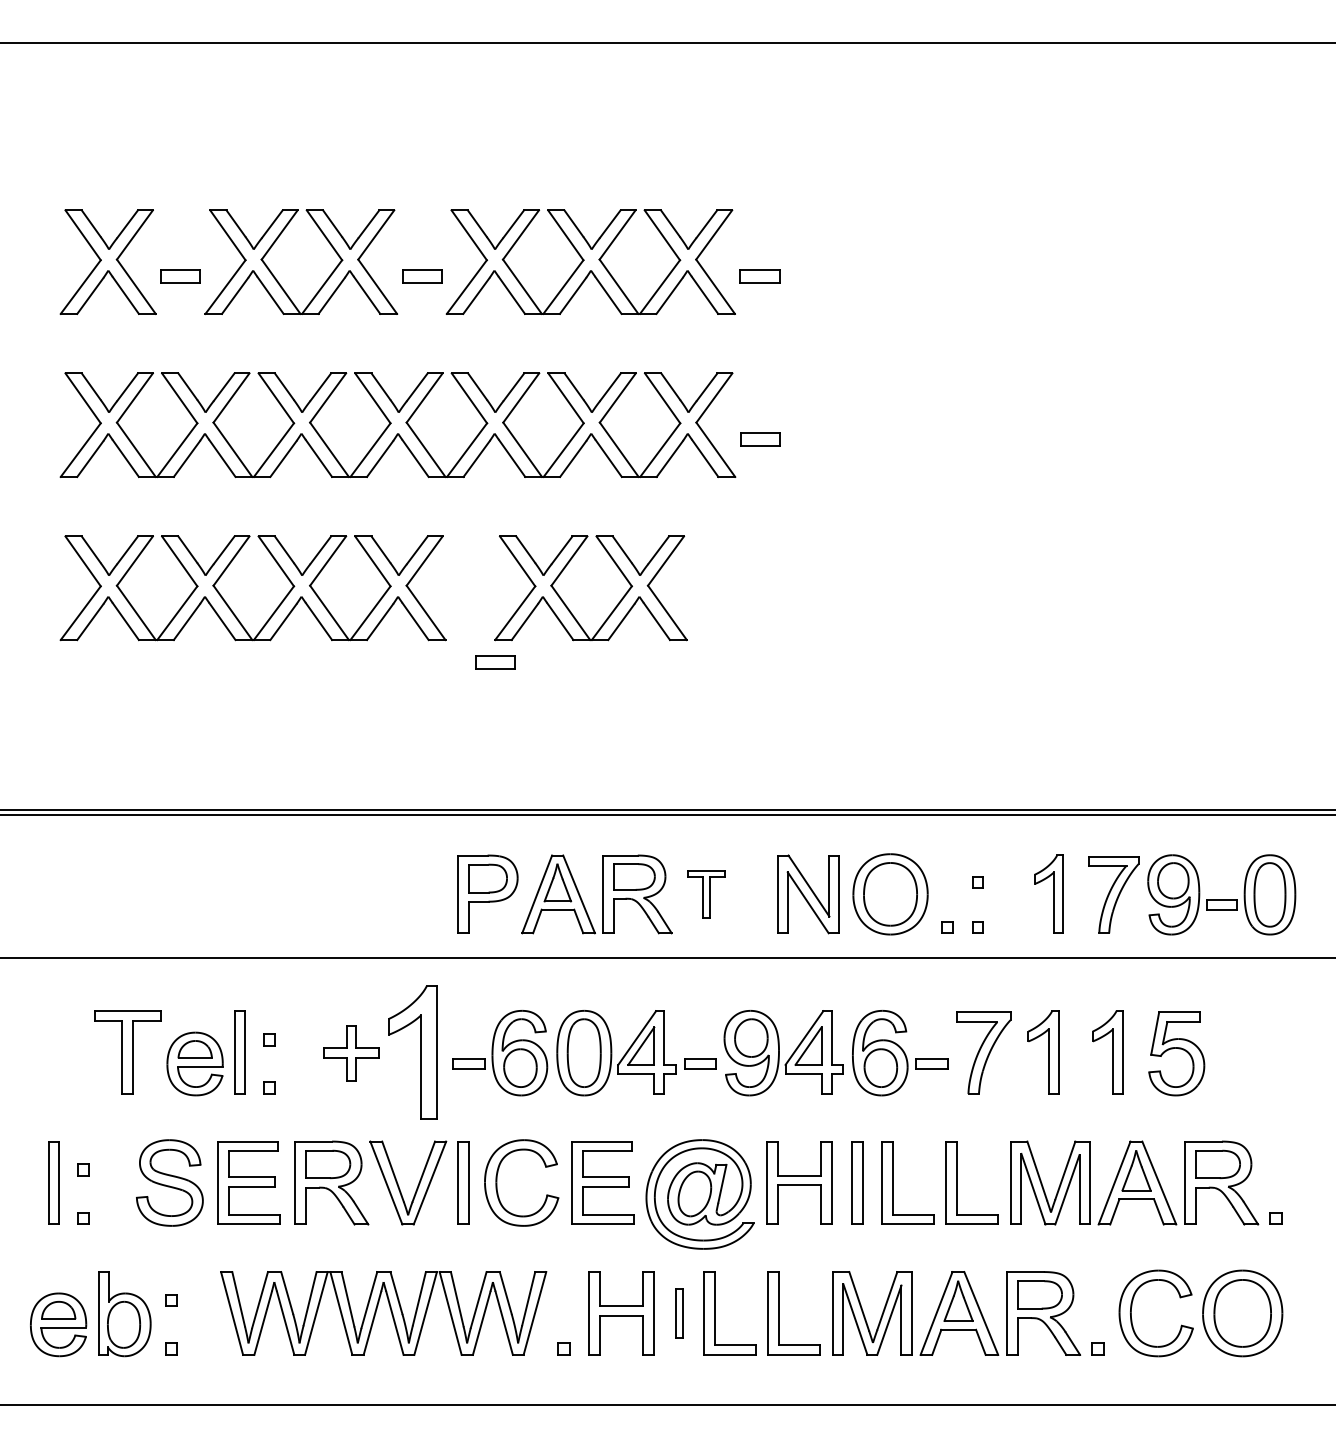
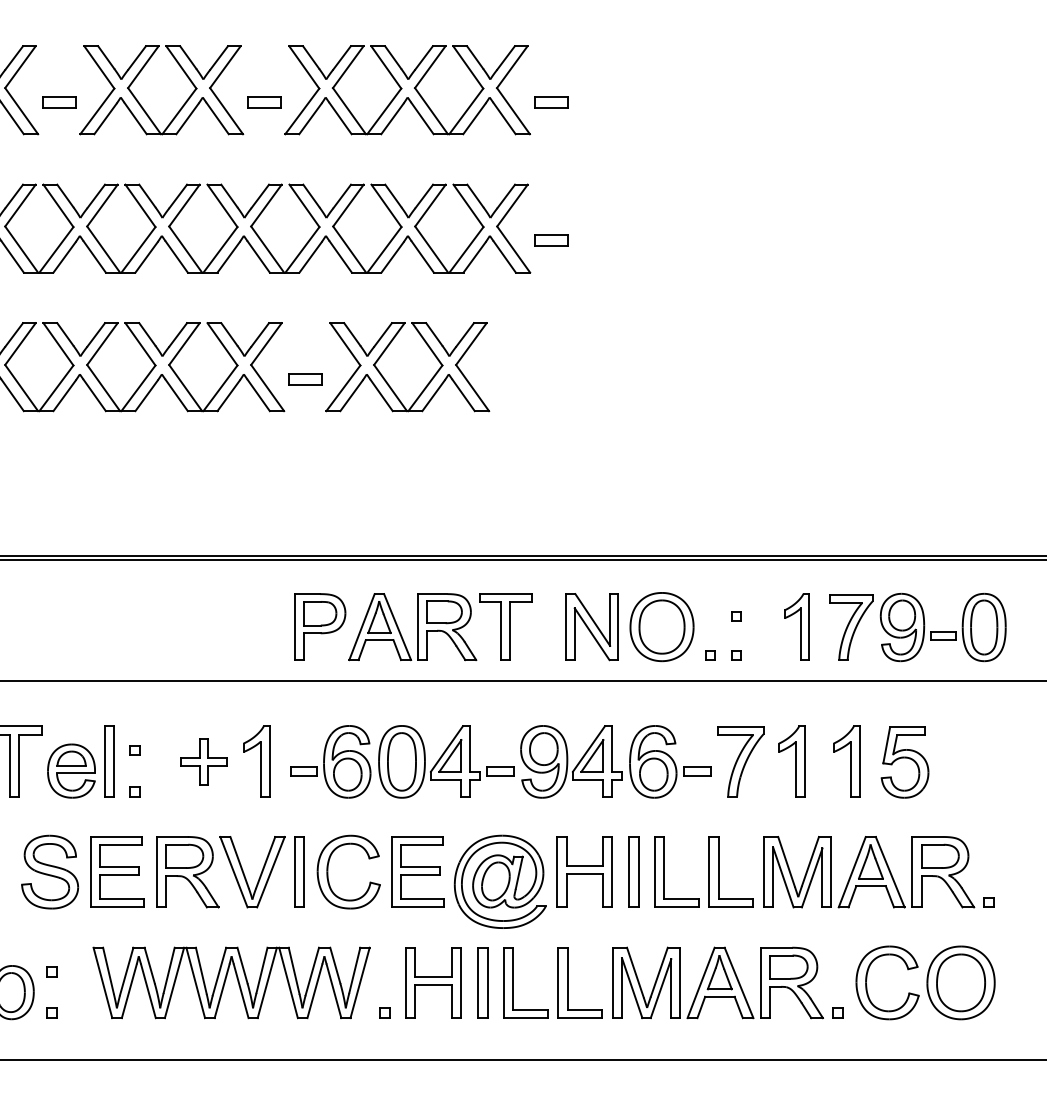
part: (495, 662) -> (305, 379), moved
part: (706, 894) -> (505, 627), size x1.67
part: (412, 1052) -> (256, 761), size x0.62
part: (679, 1313) -> (482, 982), size x1.67

